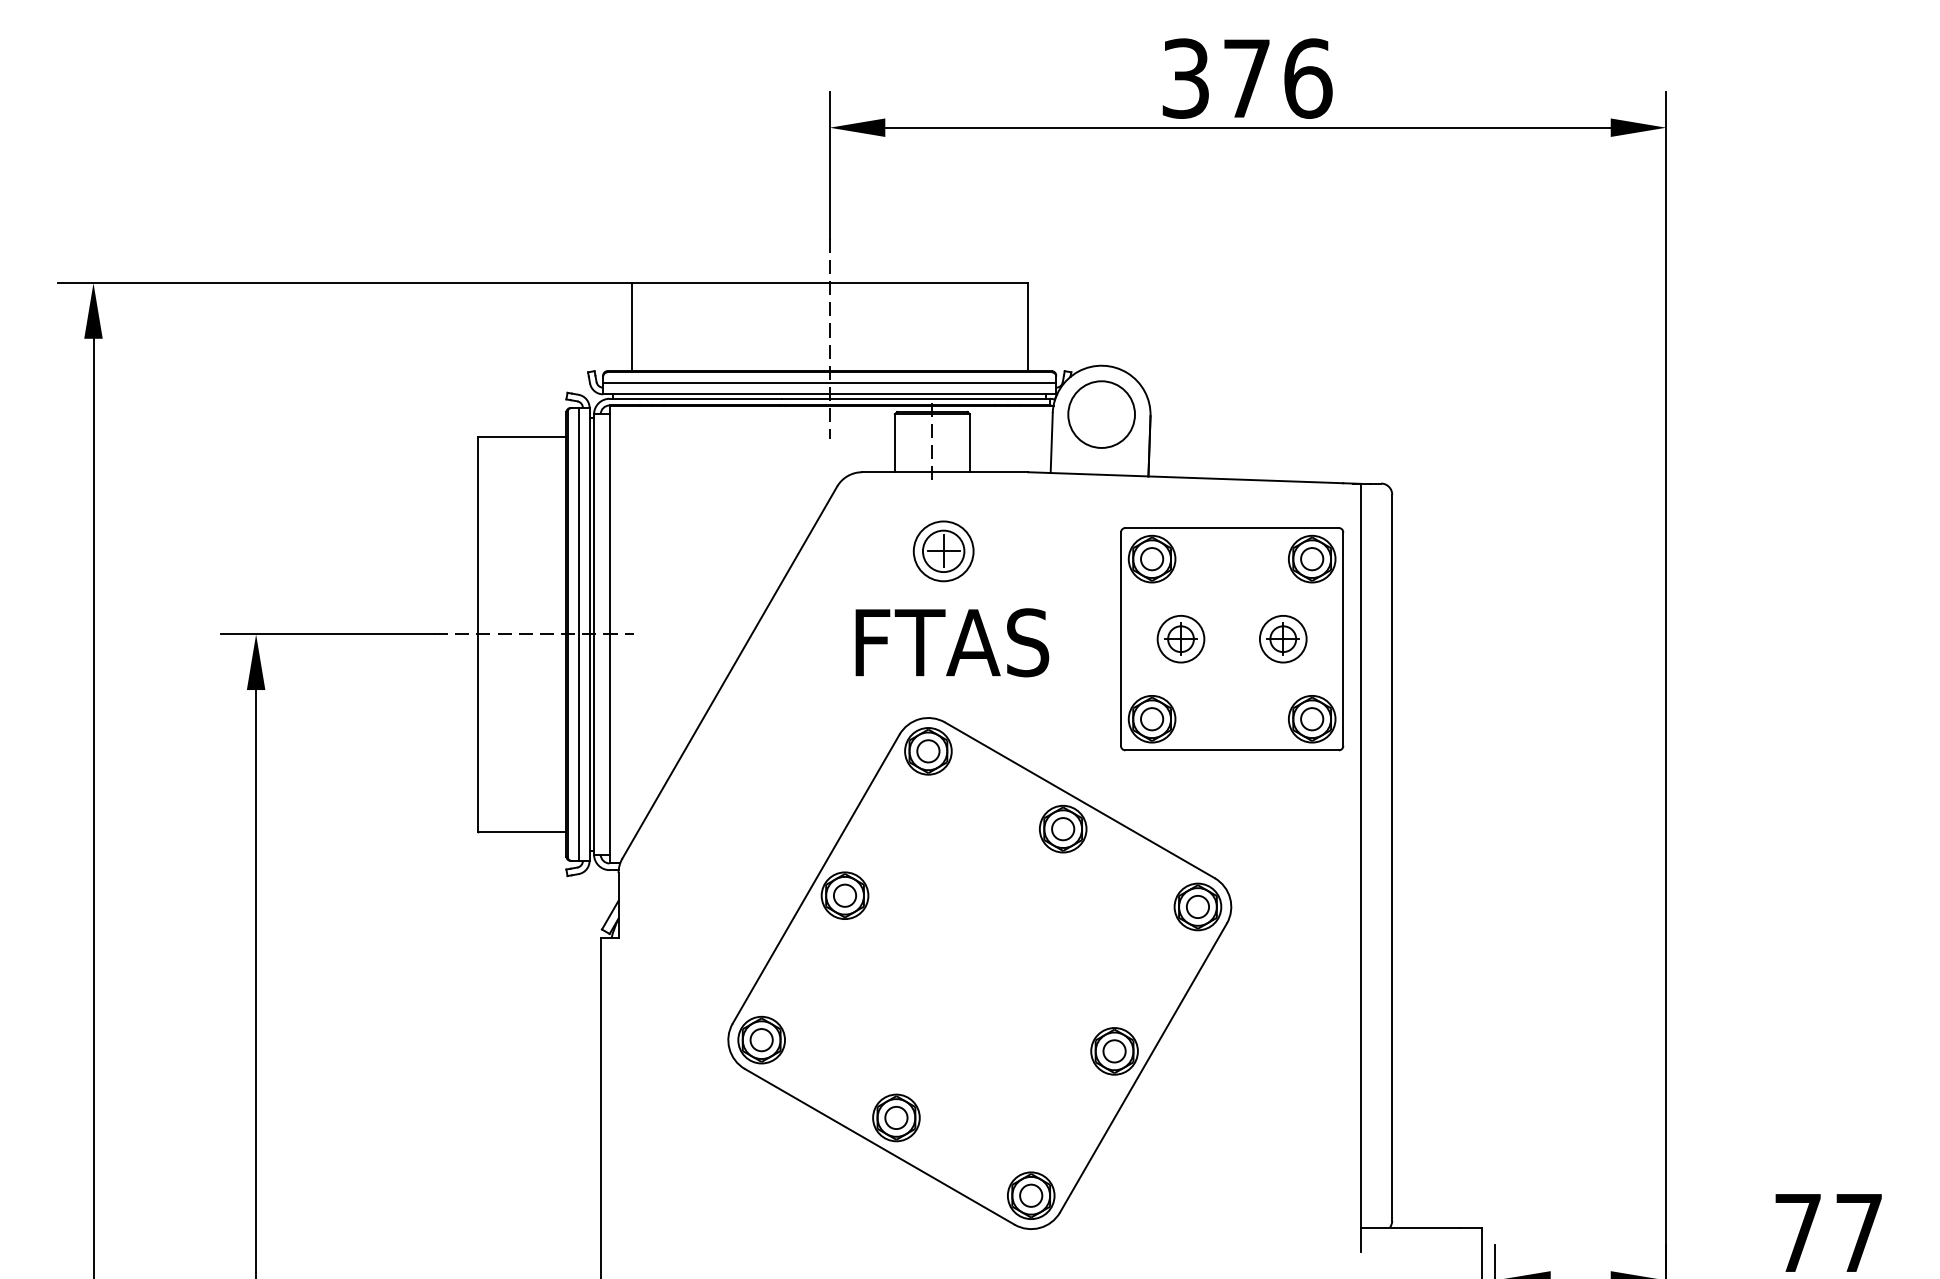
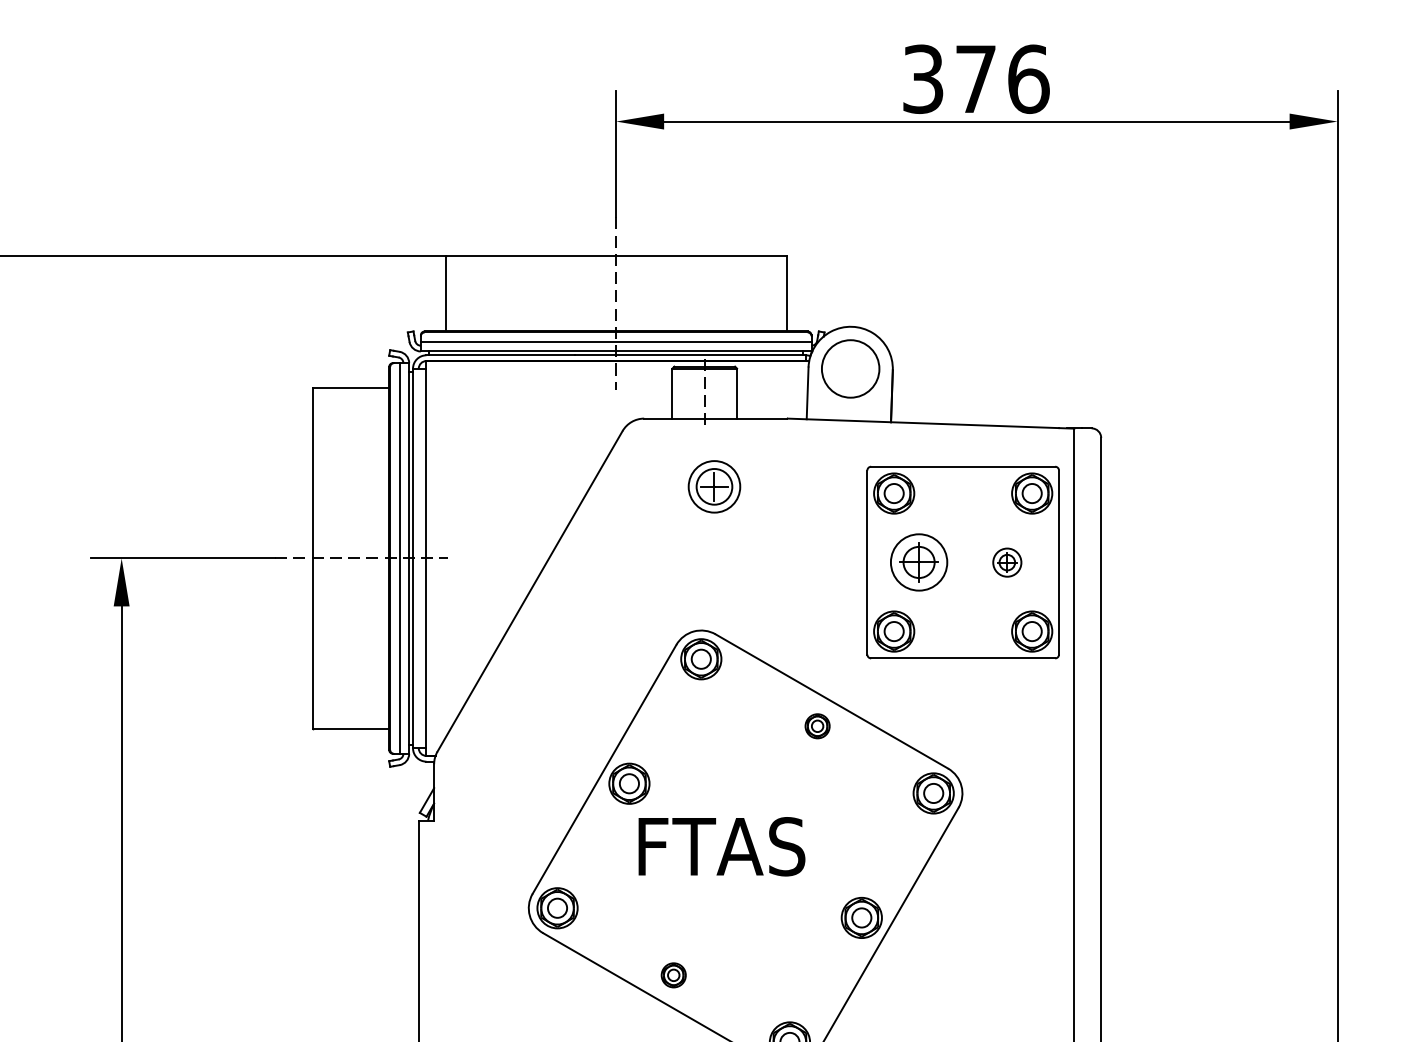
part: (1180, 639) -> (918, 562), size x1.4
part: (1283, 639) -> (1007, 562), size x0.7
text: (952, 642) -> (722, 846), moved
part: (1063, 828) -> (817, 725), size x0.6
part: (896, 1117) -> (673, 974), size x0.6

